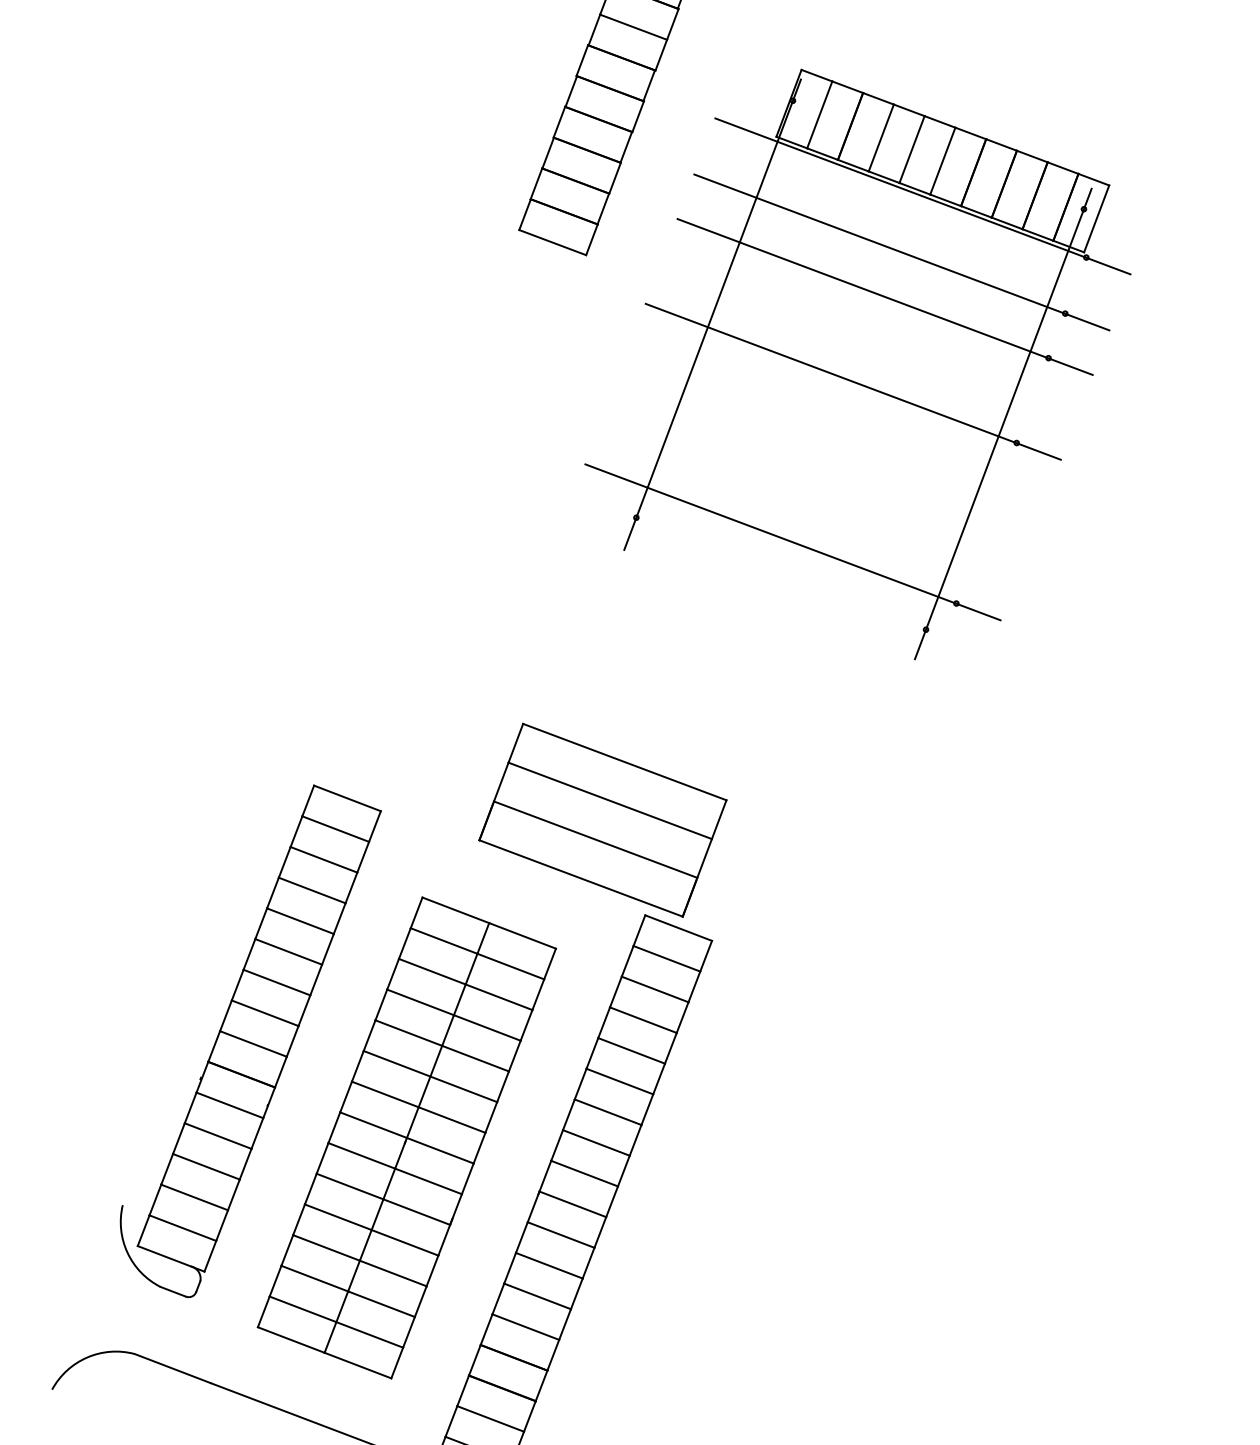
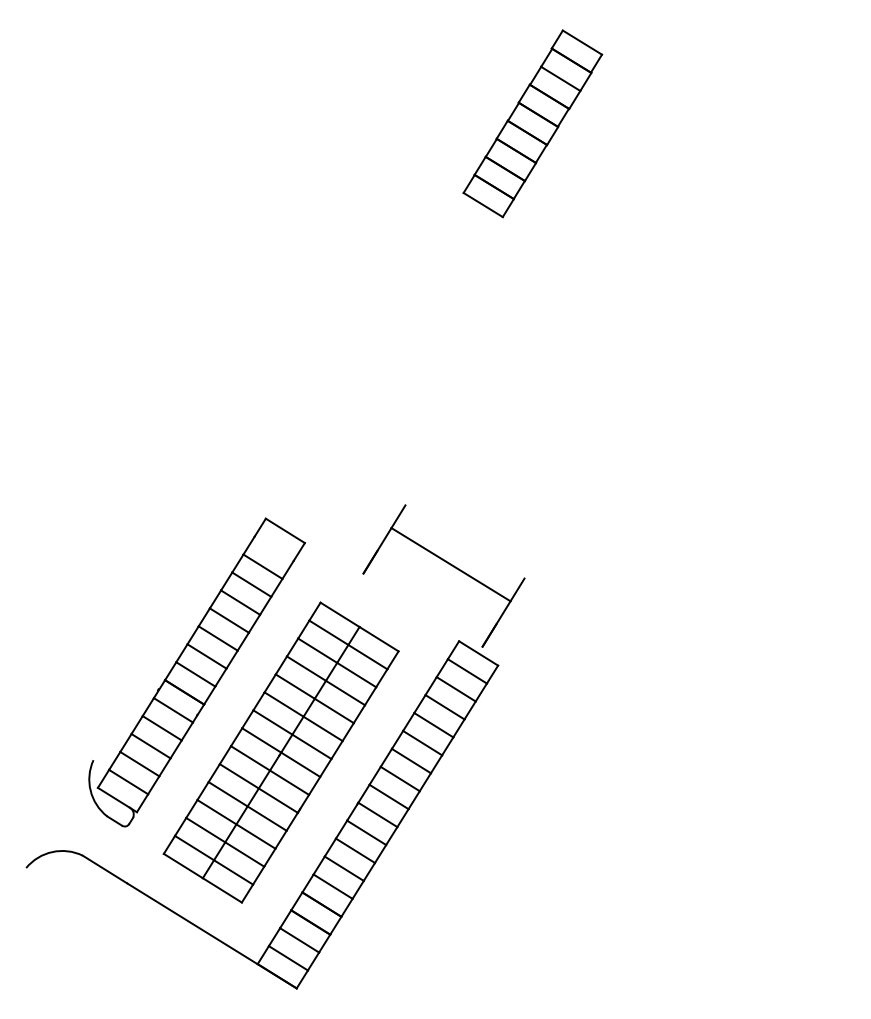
part: (855, 364) -> (659, 319), removed
line: (623, 761) -> (464, 541), removed
line: (334, 828) -> (273, 548), removed
line: (594, 839) -> (436, 587), removed
line: (580, 877) -> (422, 609), removed

